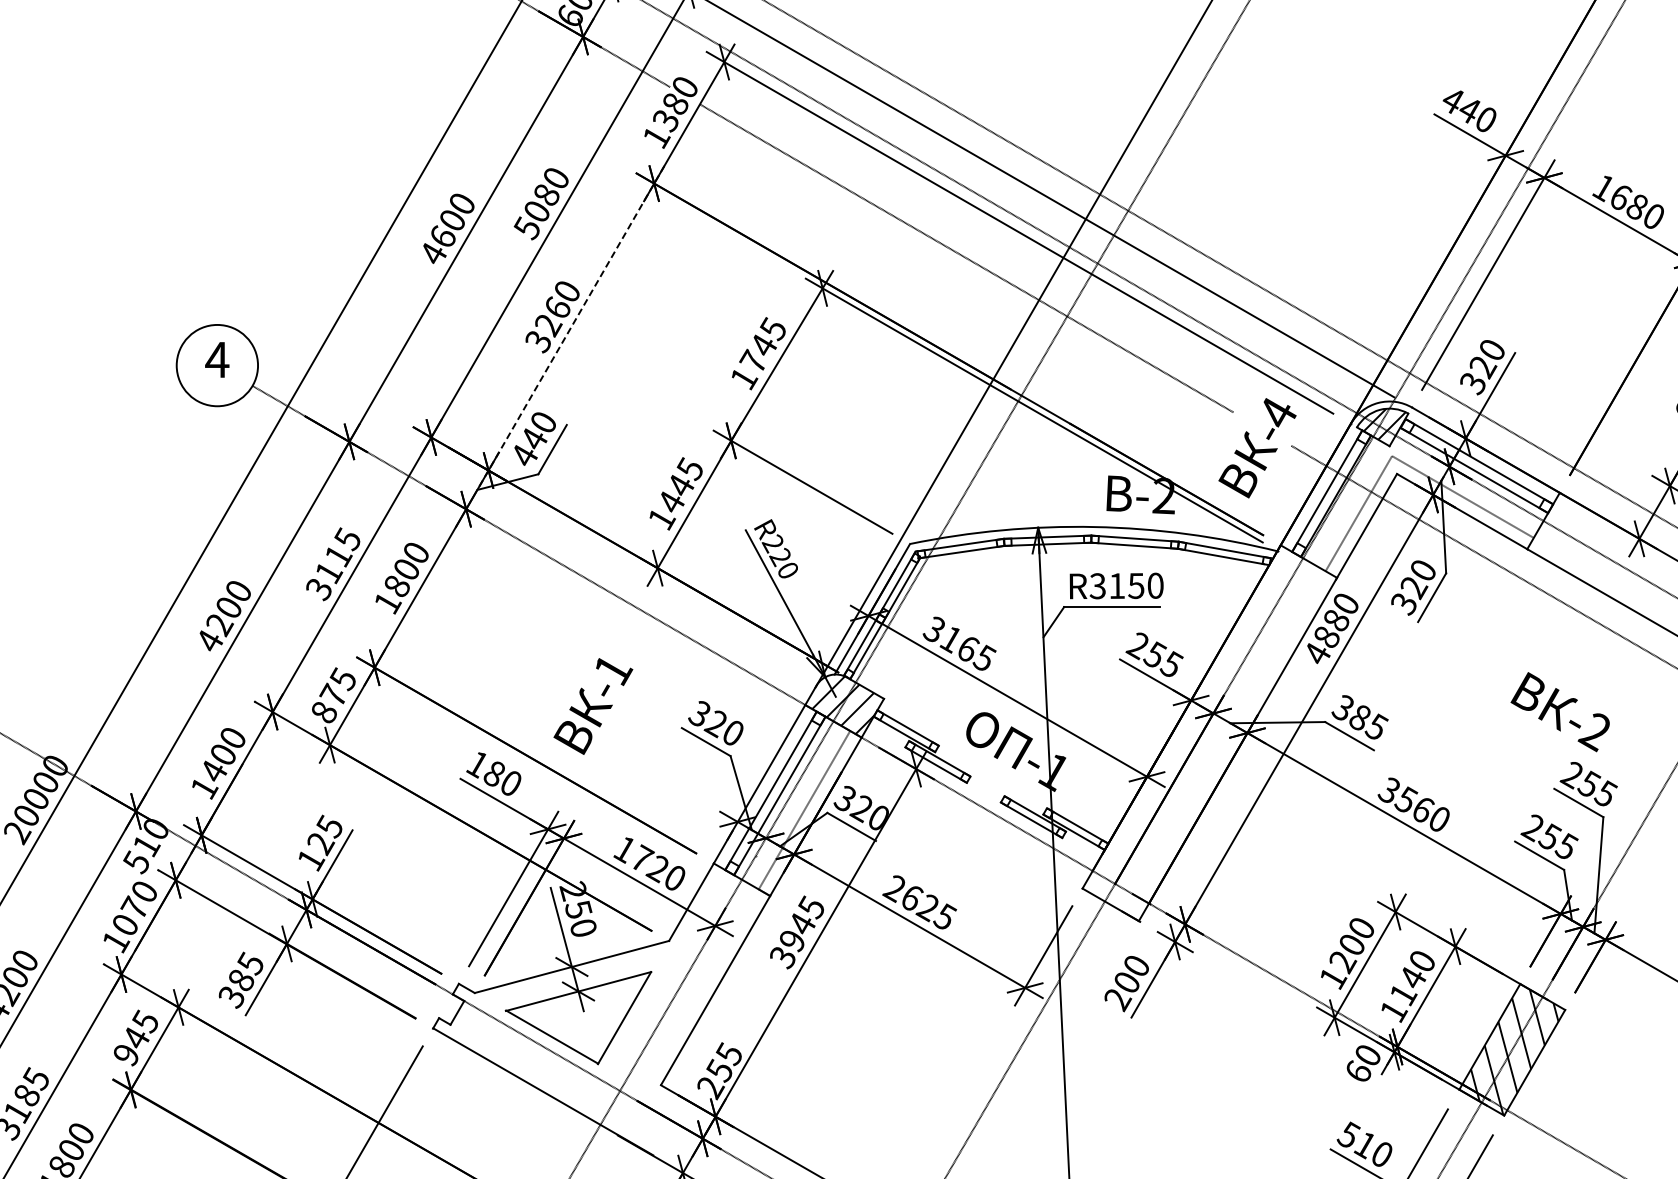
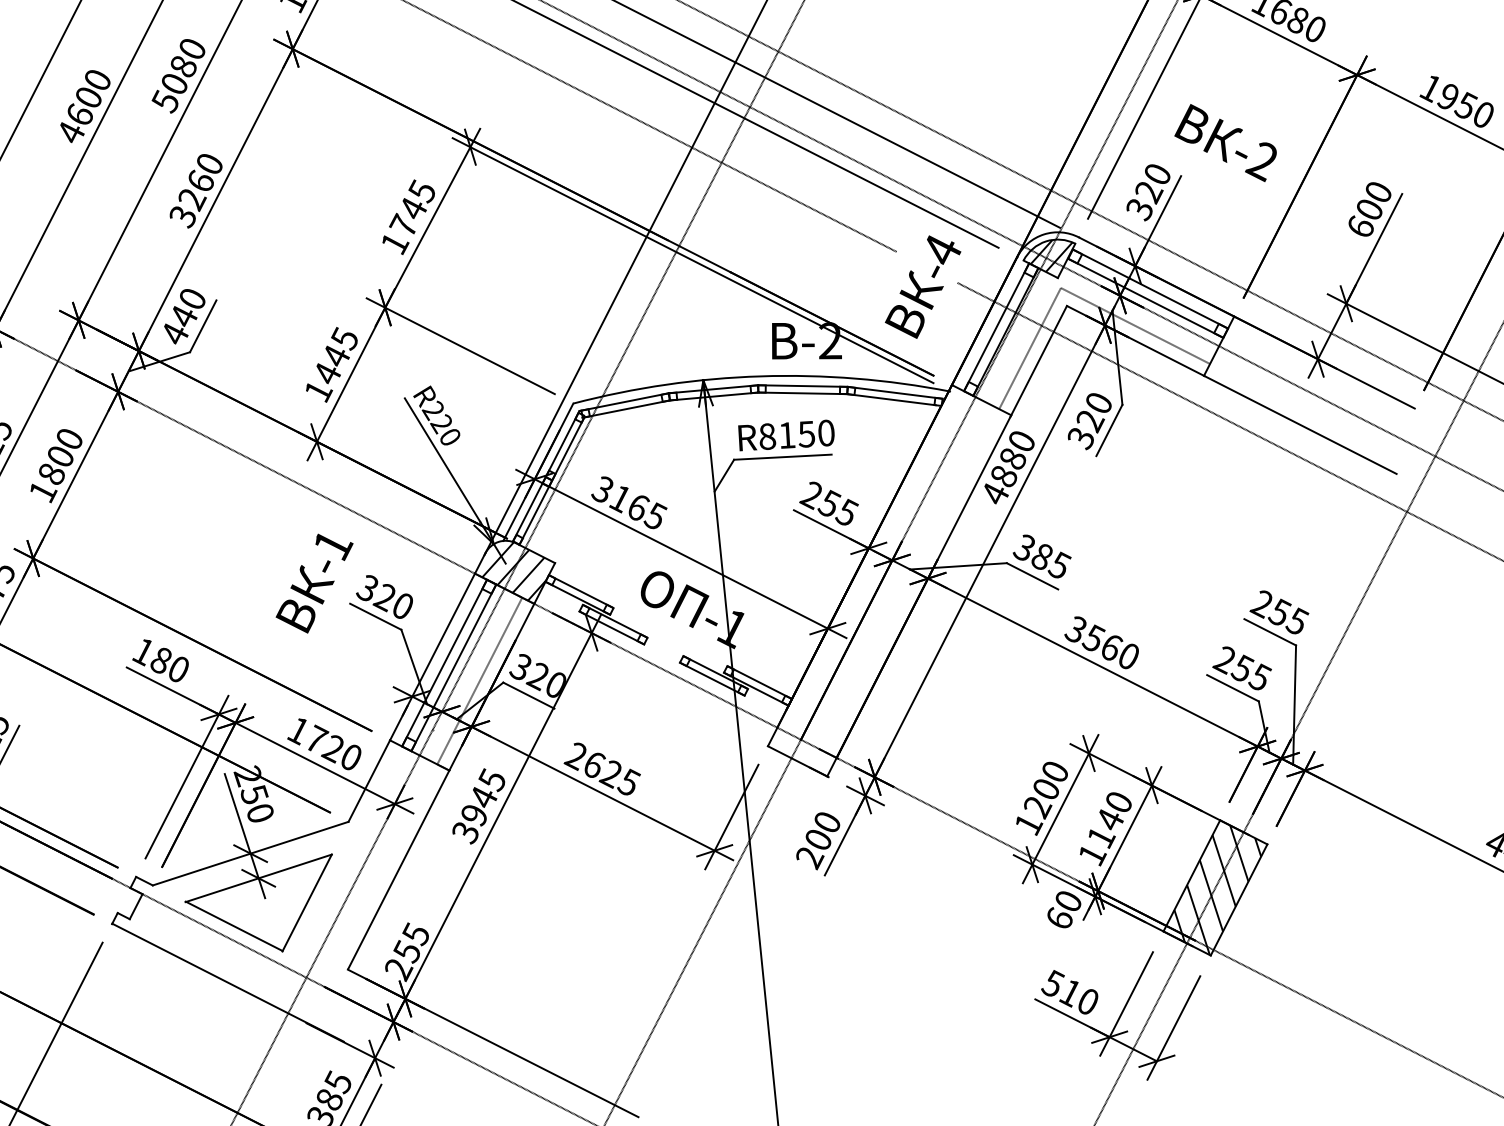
line: (571, 327) -> (215, 200), dashed -> solid
text: (1097, 586) -> (767, 436), R3150 -> R8150
text: (593, 706) -> (314, 583), moved
text: (1559, 712) -> (1224, 143), moved

